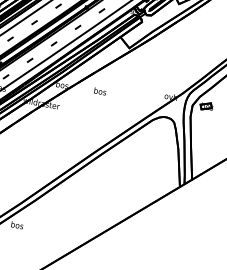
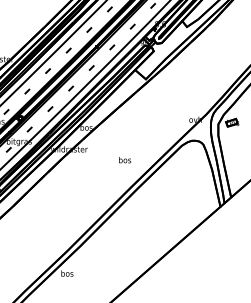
text: (100, 91) -> (125, 160), moved

